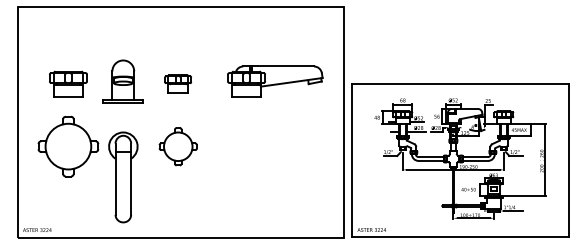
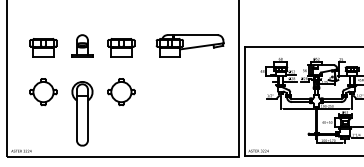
part: (123, 81) -> (82, 45), size x0.71
part: (177, 83) -> (120, 47), size x1.43
part: (68, 146) -> (43, 91), size x0.62

